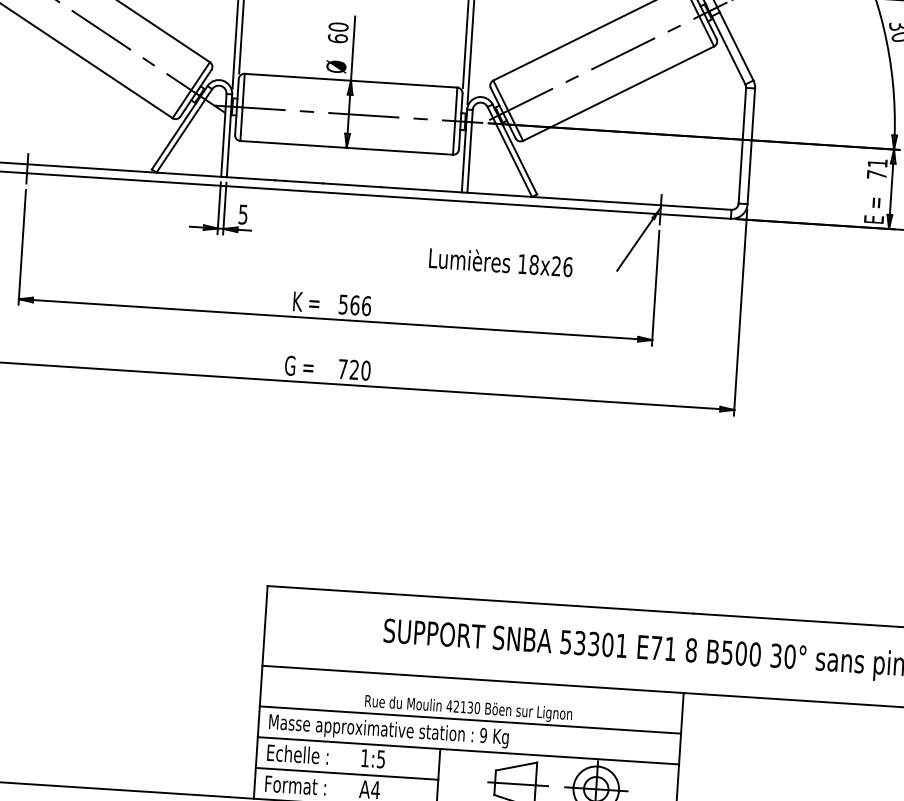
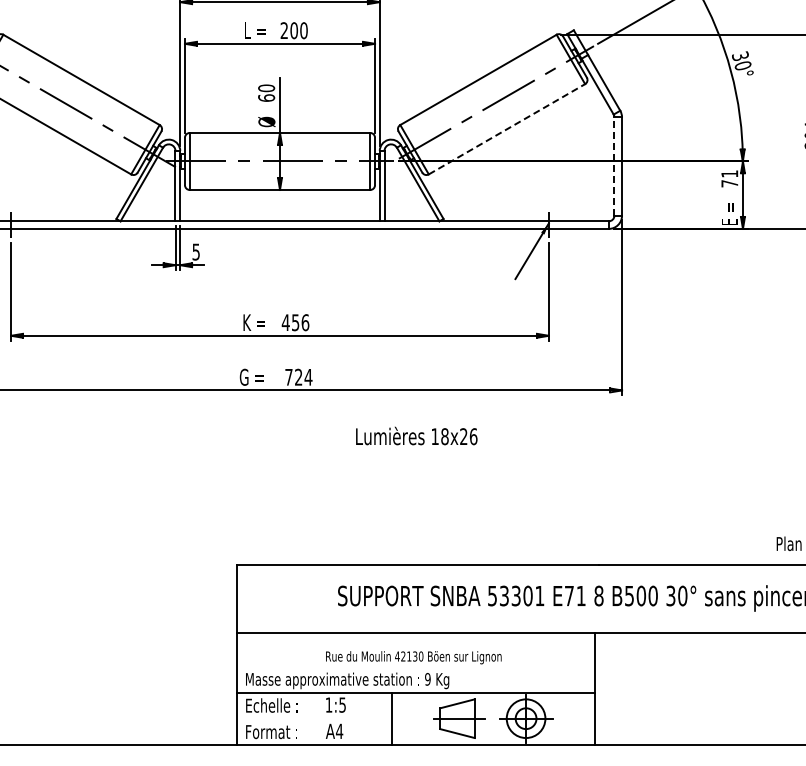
line: (619, 93) -> (507, 129), solid -> dashed
line: (742, 145) -> (614, 166), solid -> dashed
text: (500, 261) -> (416, 435), moved
text: (348, 304) -> (290, 322), 566 -> 456
text: (366, 369) -> (308, 376), 720 -> 724
line: (469, 720) -> (415, 667), removed
line: (346, 774) -> (314, 719), removed

